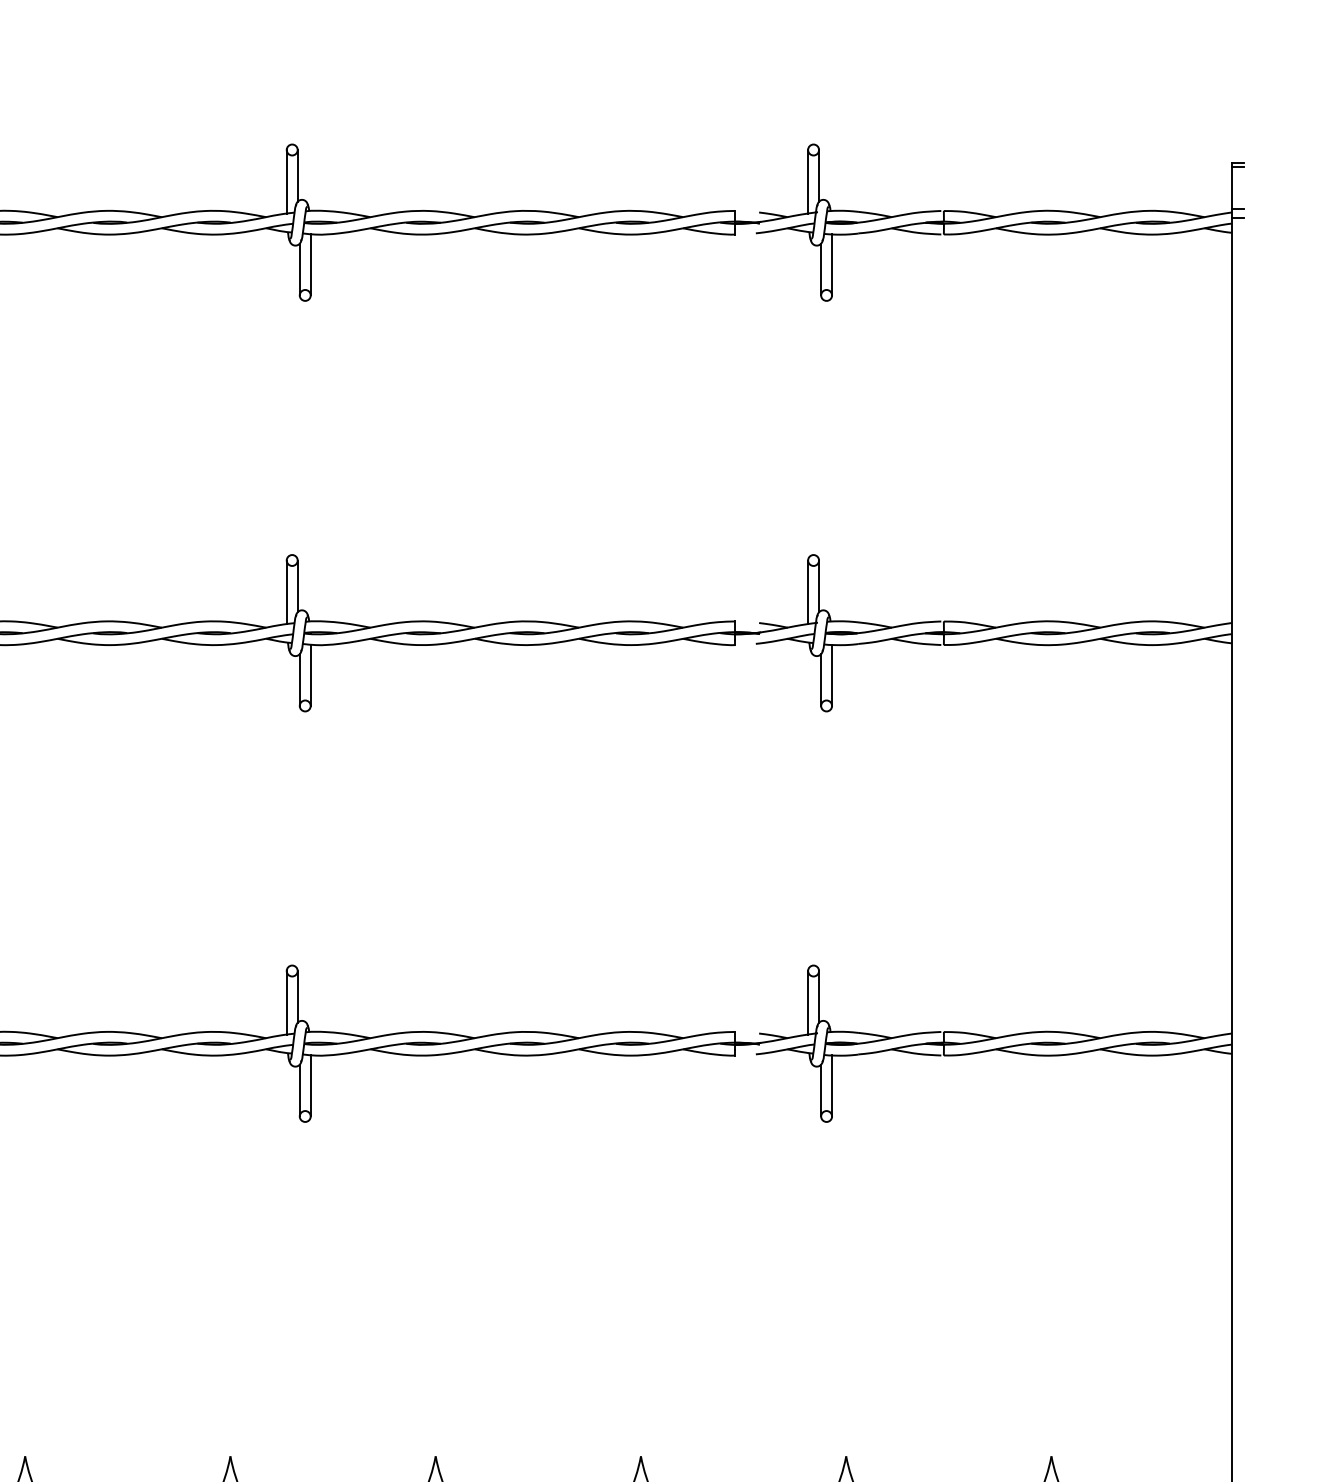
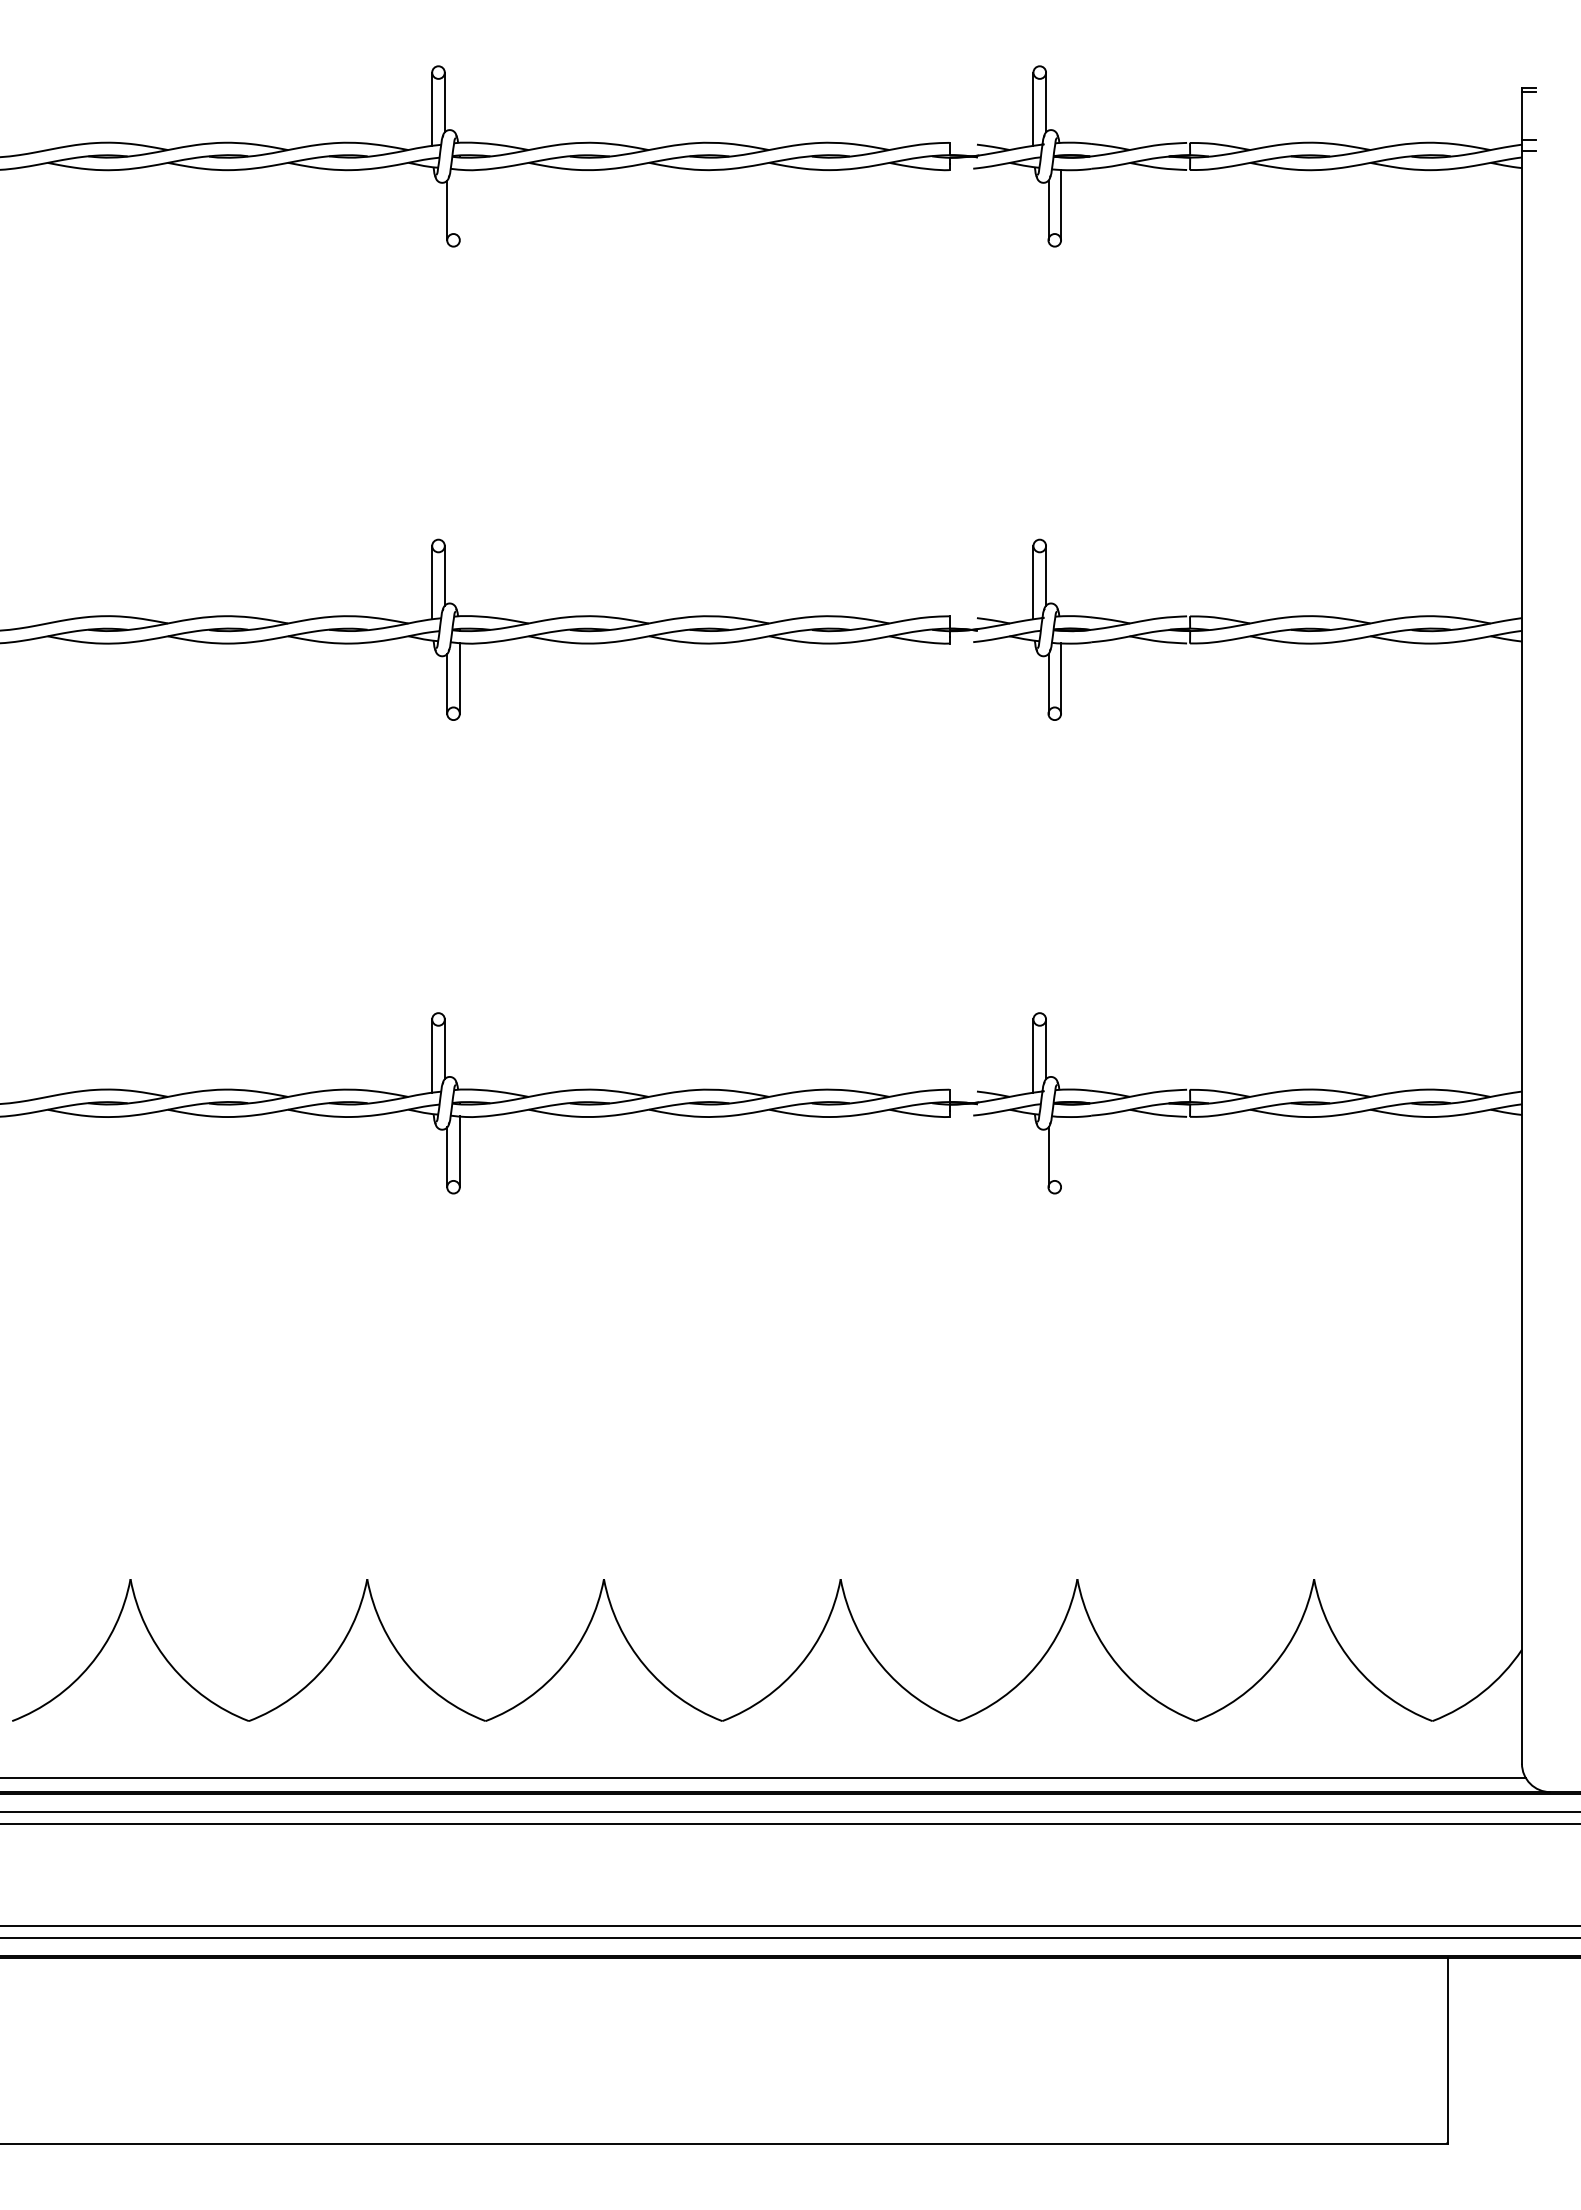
line: (310, 264) -> (459, 204), removed
line: (832, 1085) -> (1061, 1151), removed

